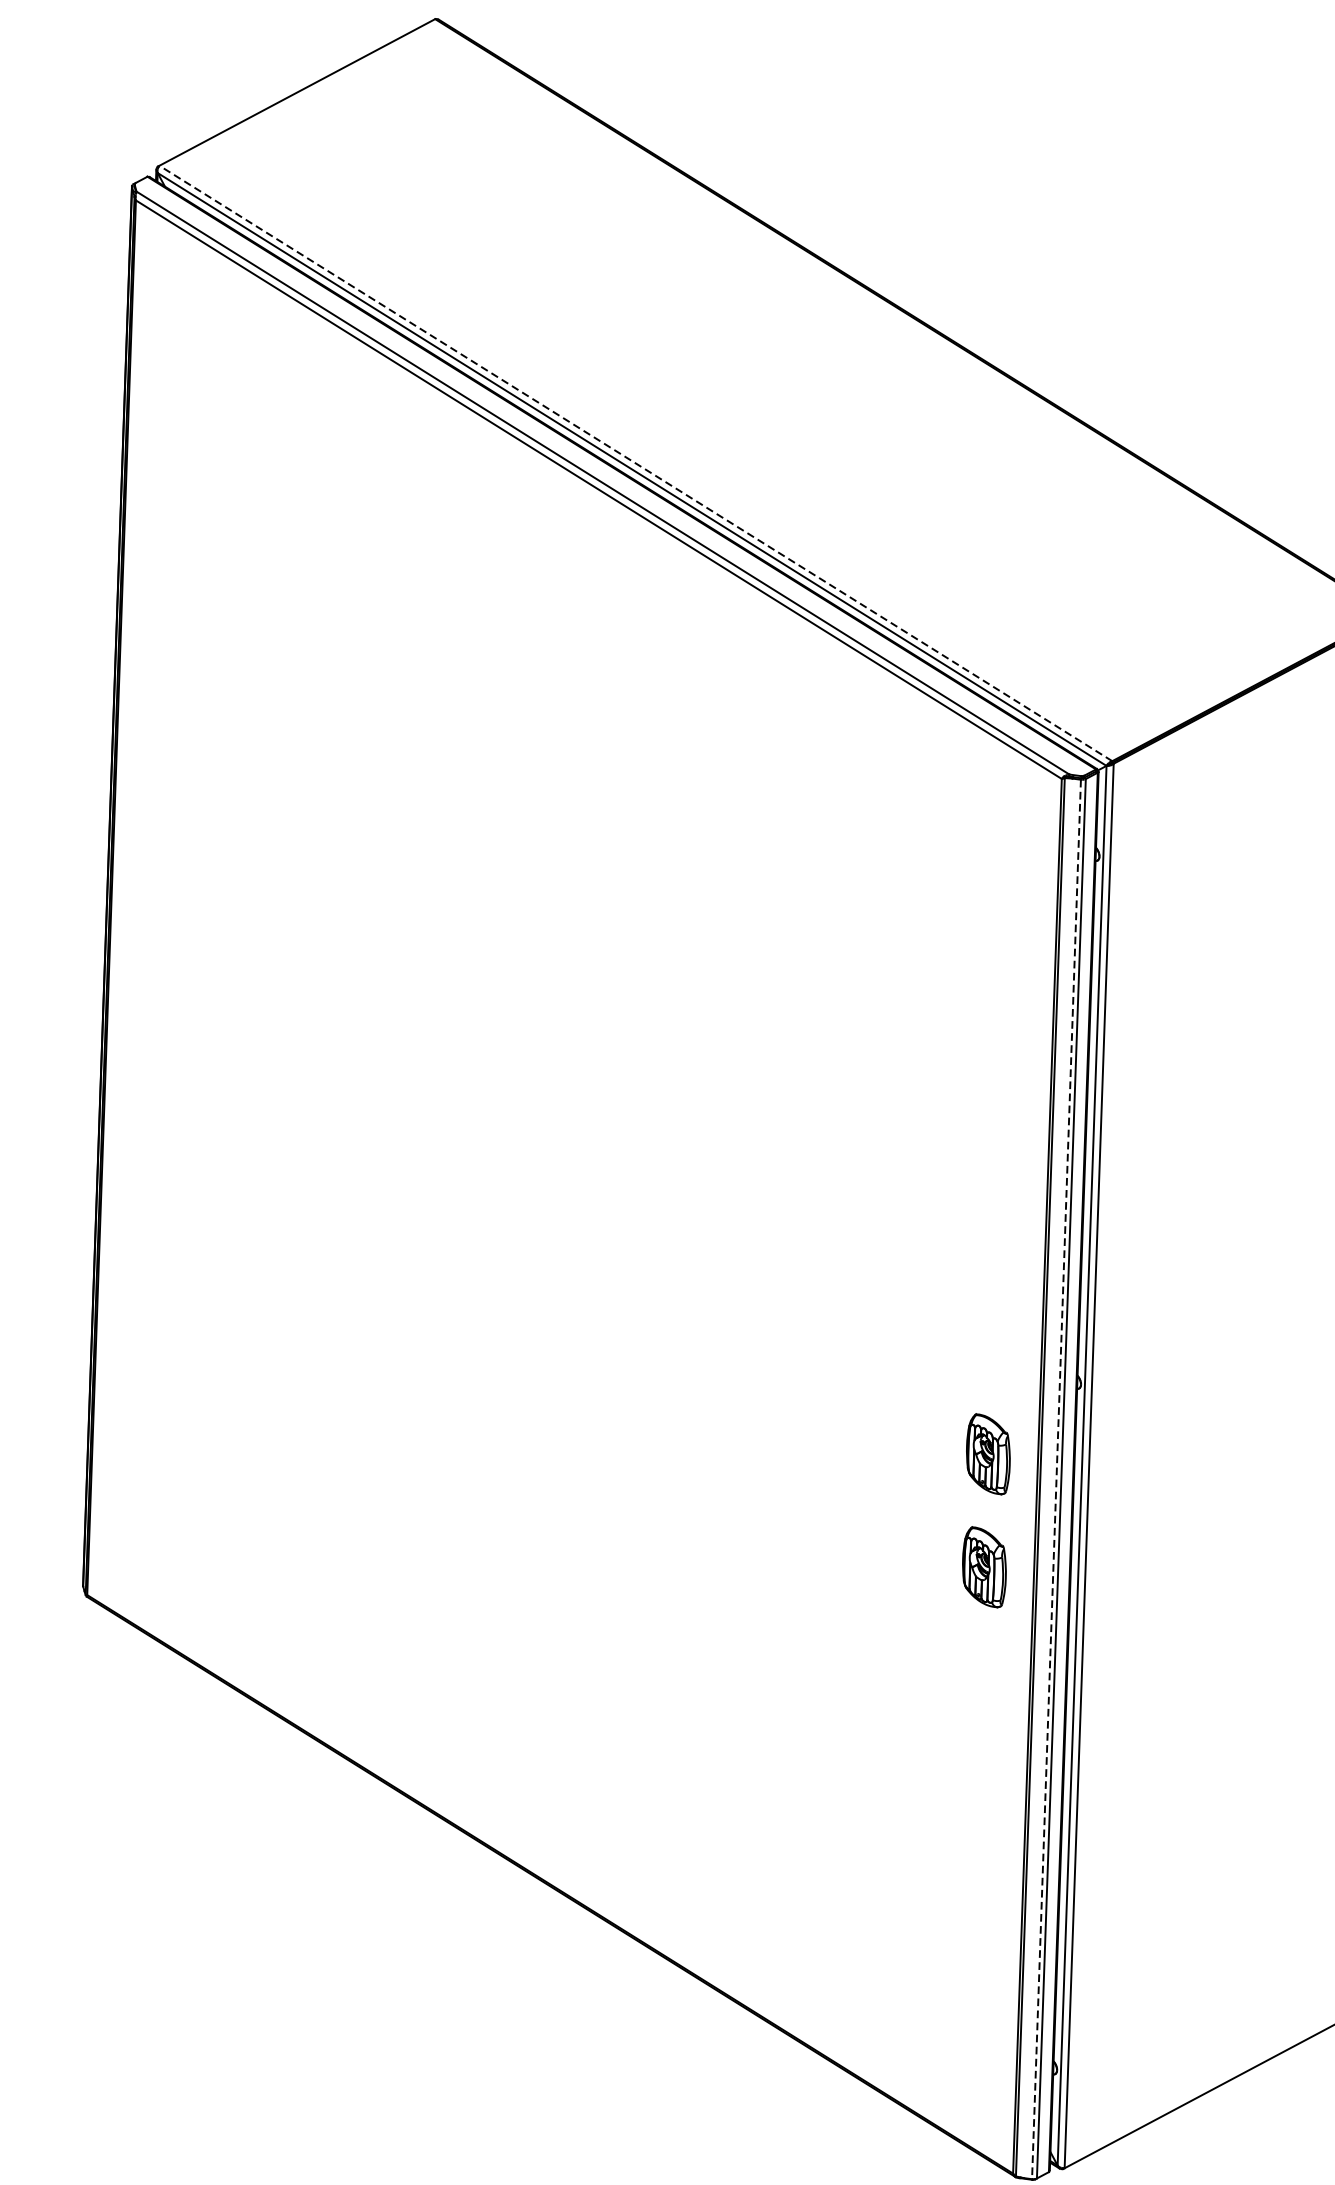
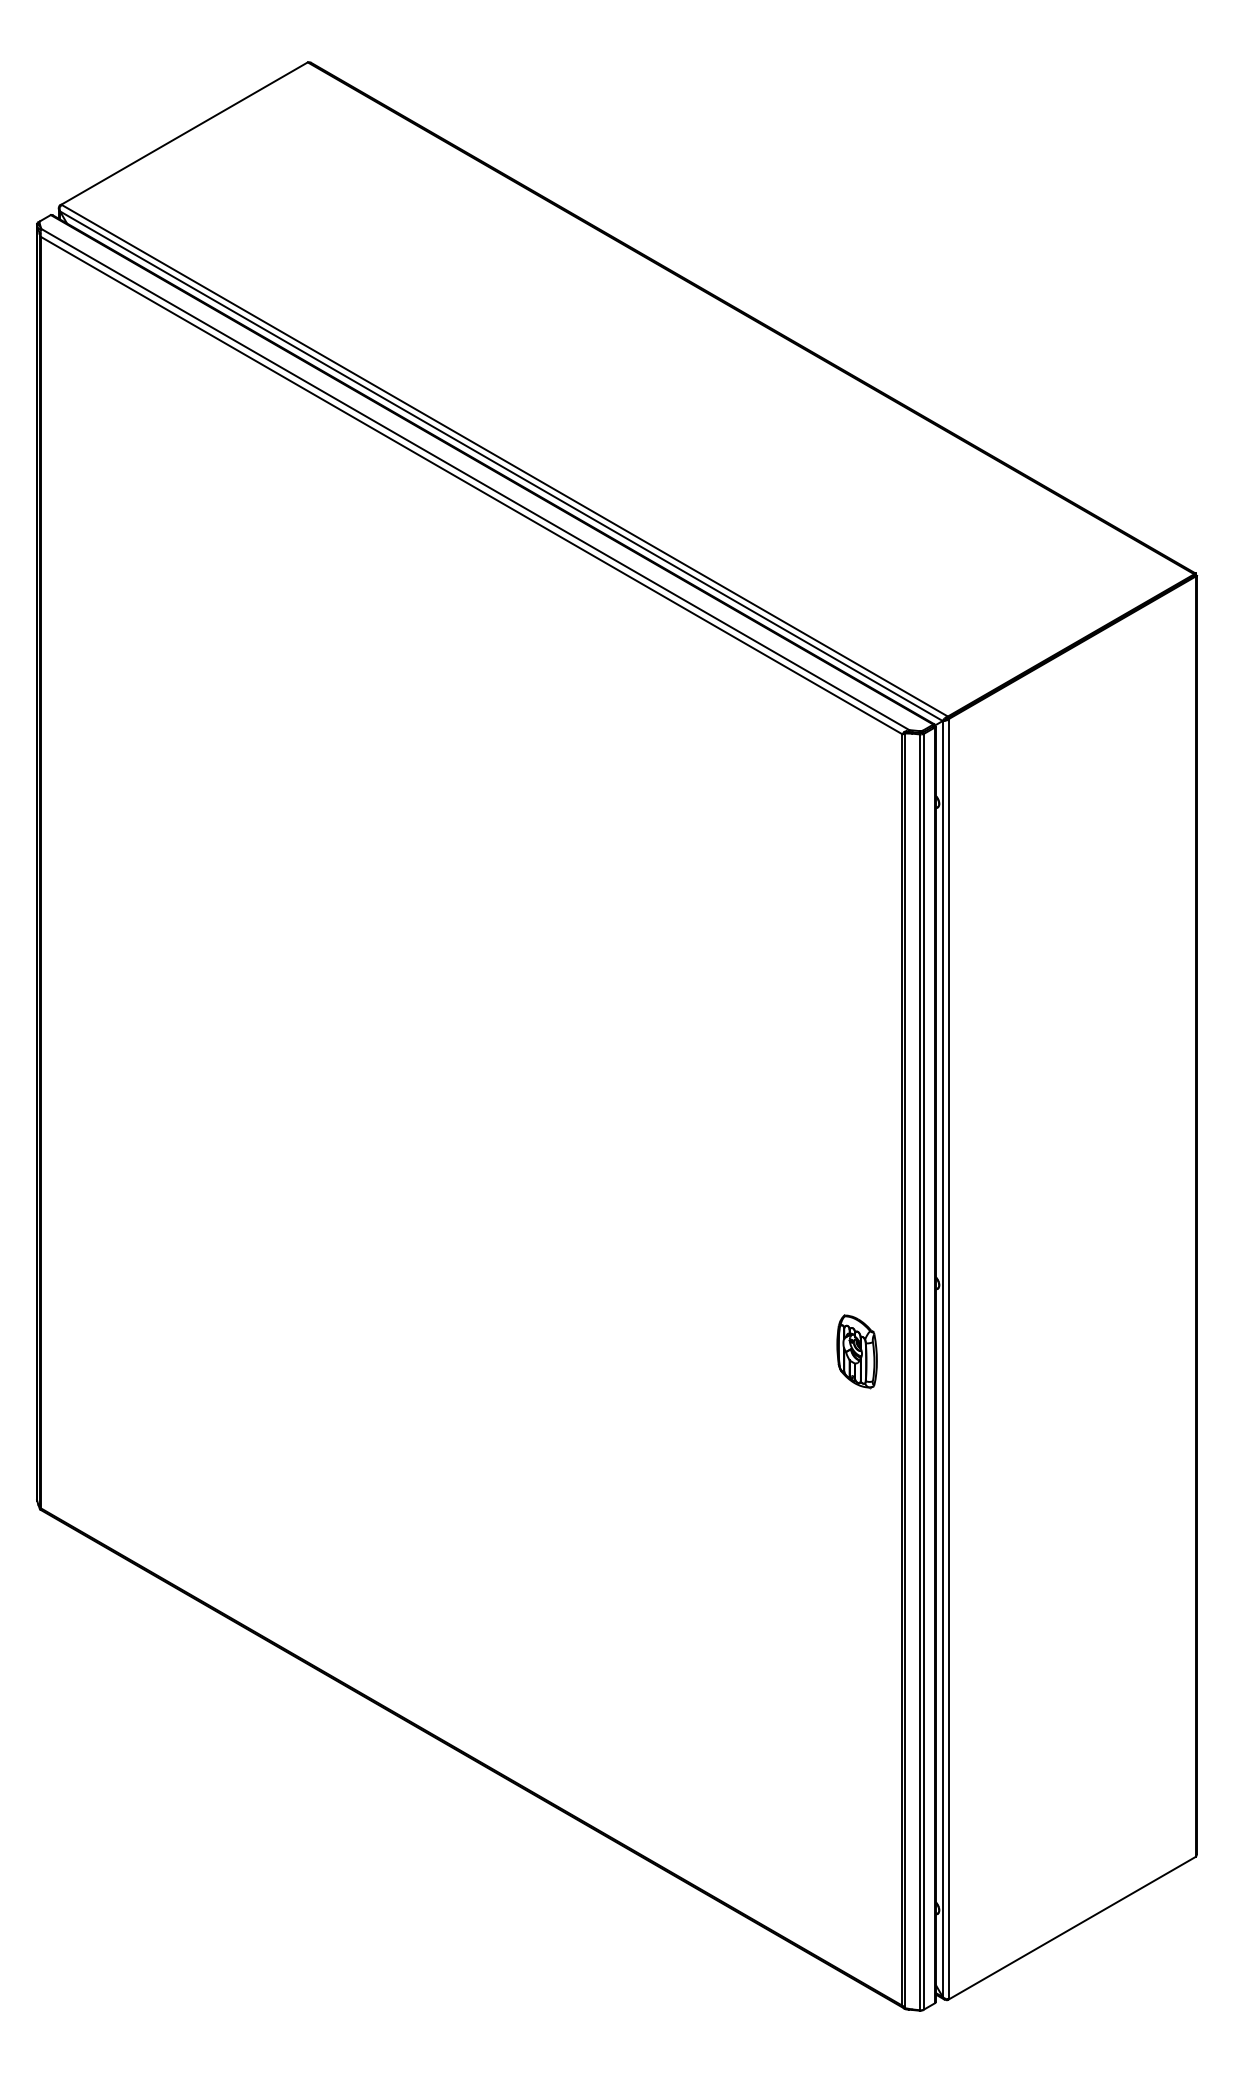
line: (635, 463) -> (504, 460), dashed -> solid
line: (1056, 1479) -> (919, 1372), dashed -> solid
part: (983, 1567) -> (856, 1454), removed

